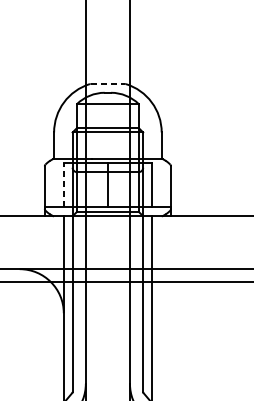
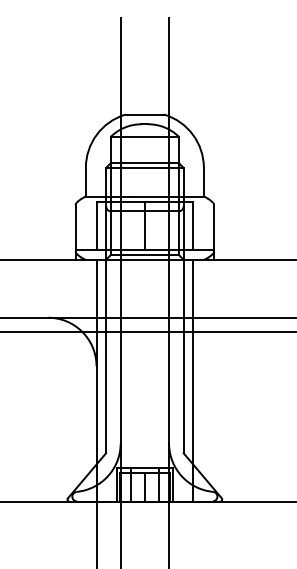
line: (107, 83) -> (144, 114), dashed -> solid
line: (63, 185) -> (96, 225), dashed -> solid

